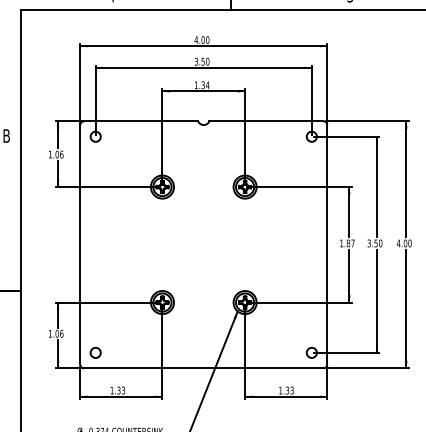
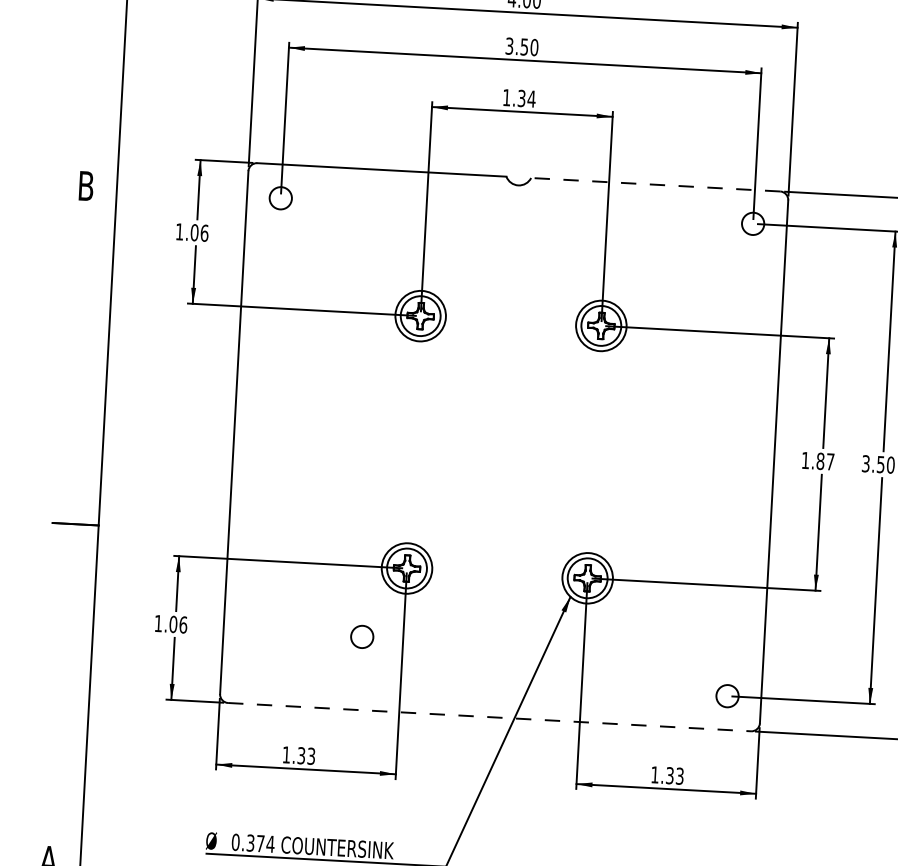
line: (266, 121) -> (655, 185), solid -> dashed
circle: (95, 352) -> (361, 636), moved
line: (203, 368) -> (488, 717), solid -> dashed

